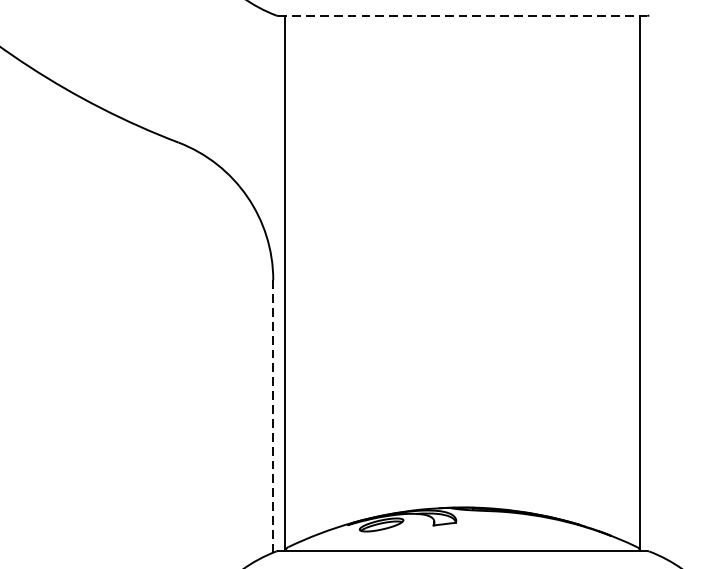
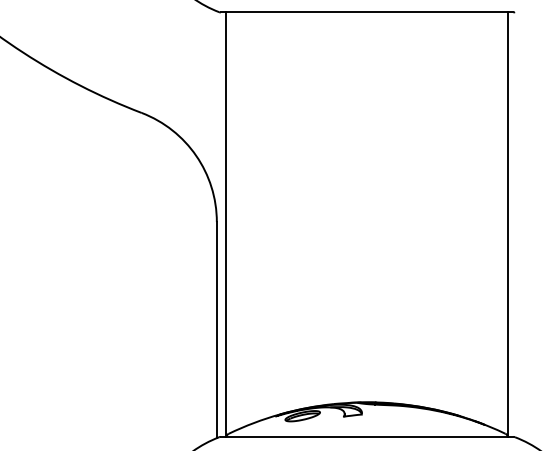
line: (463, 15) -> (367, 12), dashed -> solid
line: (272, 415) -> (216, 329), dashed -> solid

